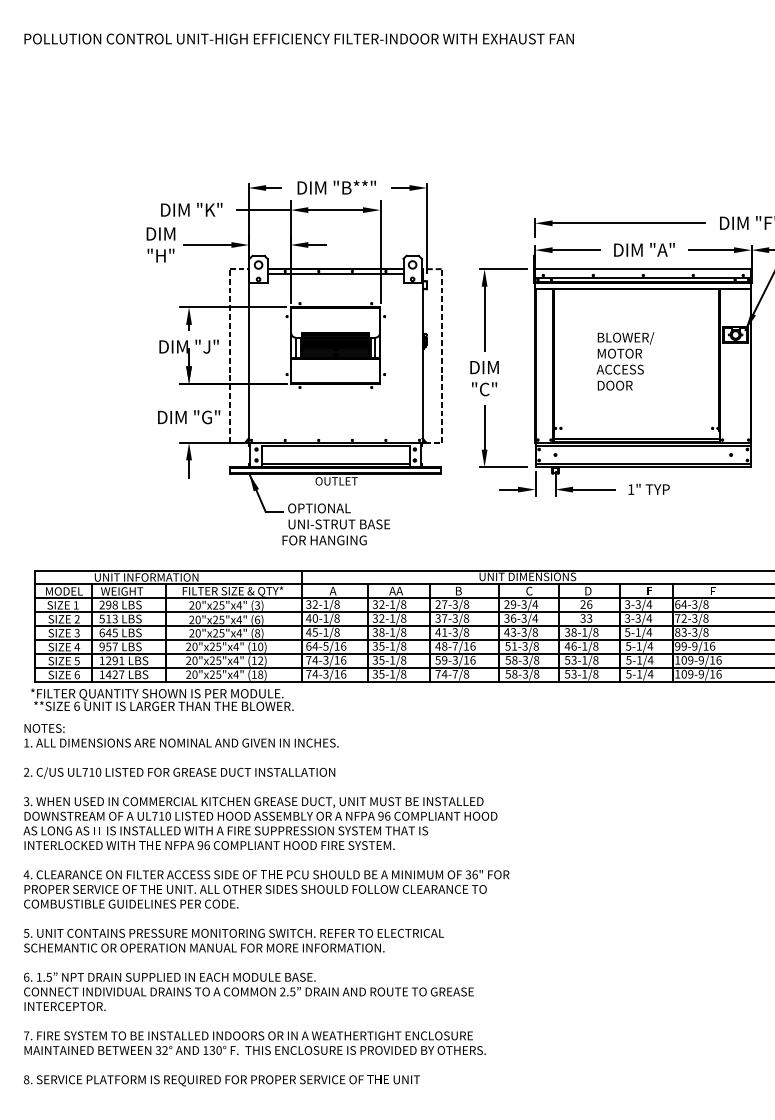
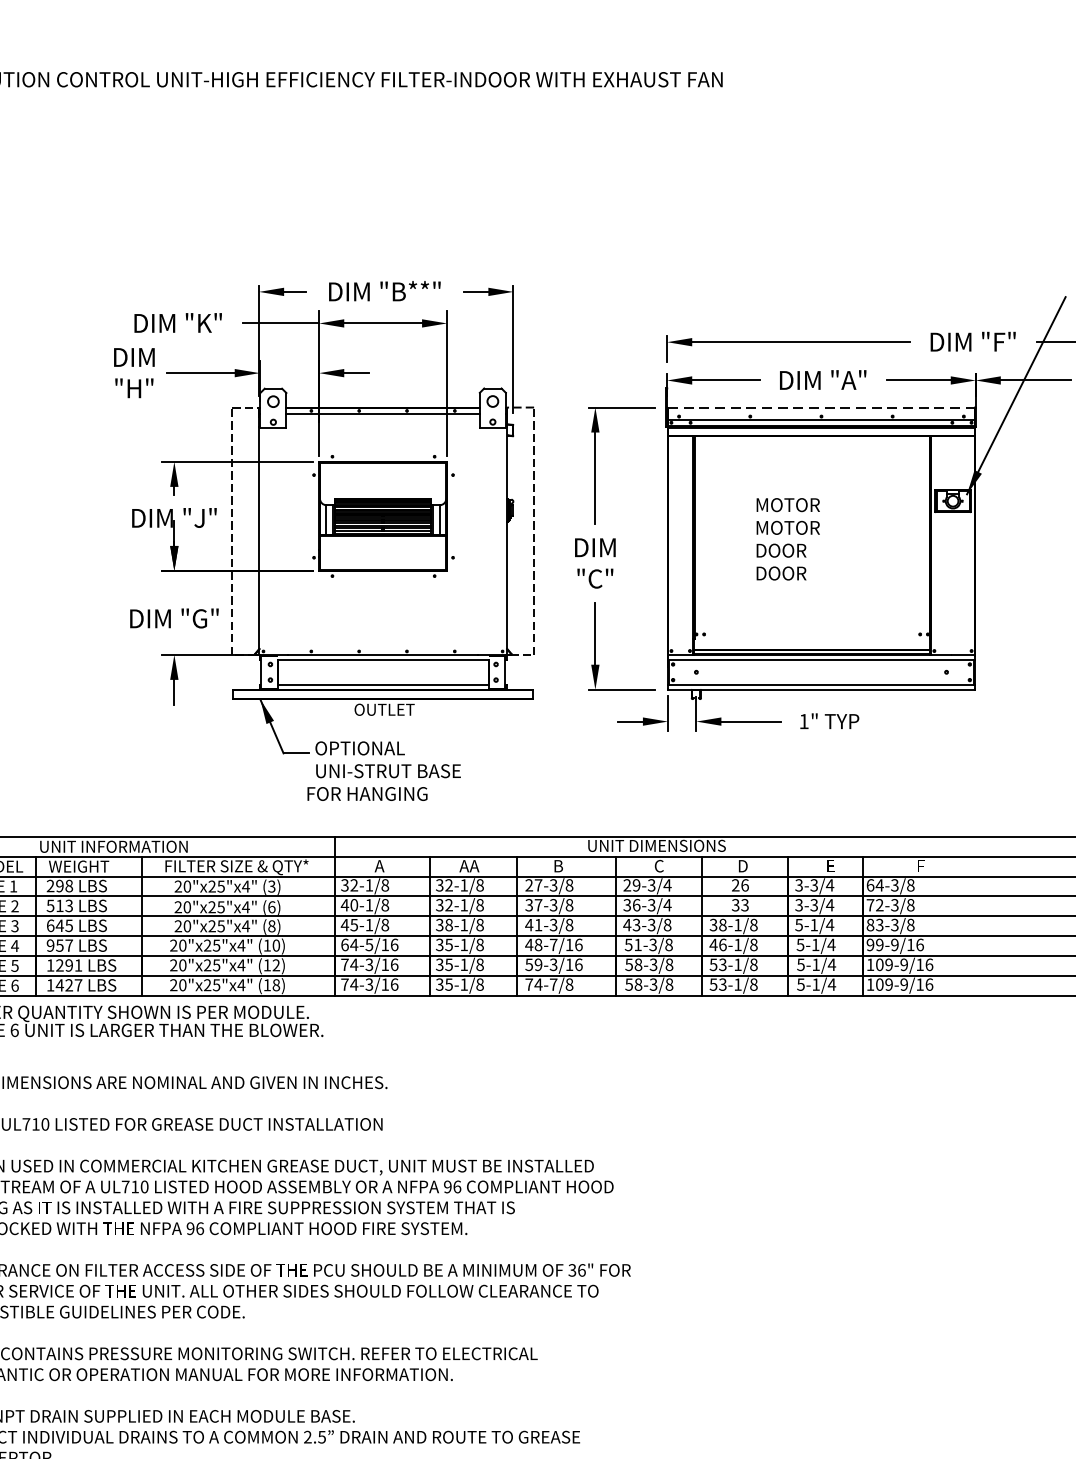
line: (643, 269) -> (821, 408), solid -> dashed
text: (626, 338) -> (797, 506), BLOWER/ -> MOTOR
text: (619, 369) -> (787, 550), ACCESS -> DOOR

